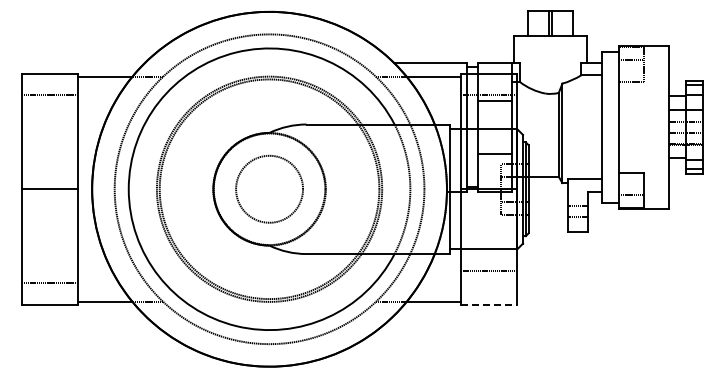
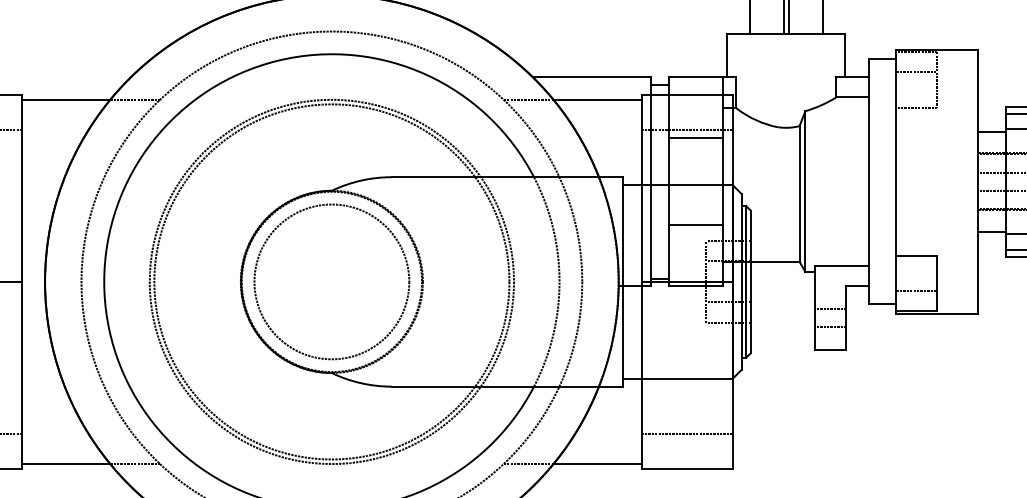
circle: (269, 189) -> (331, 282), size x1.43
line: (489, 271) -> (687, 434), moved
line: (489, 304) -> (687, 468), dashed -> solid

